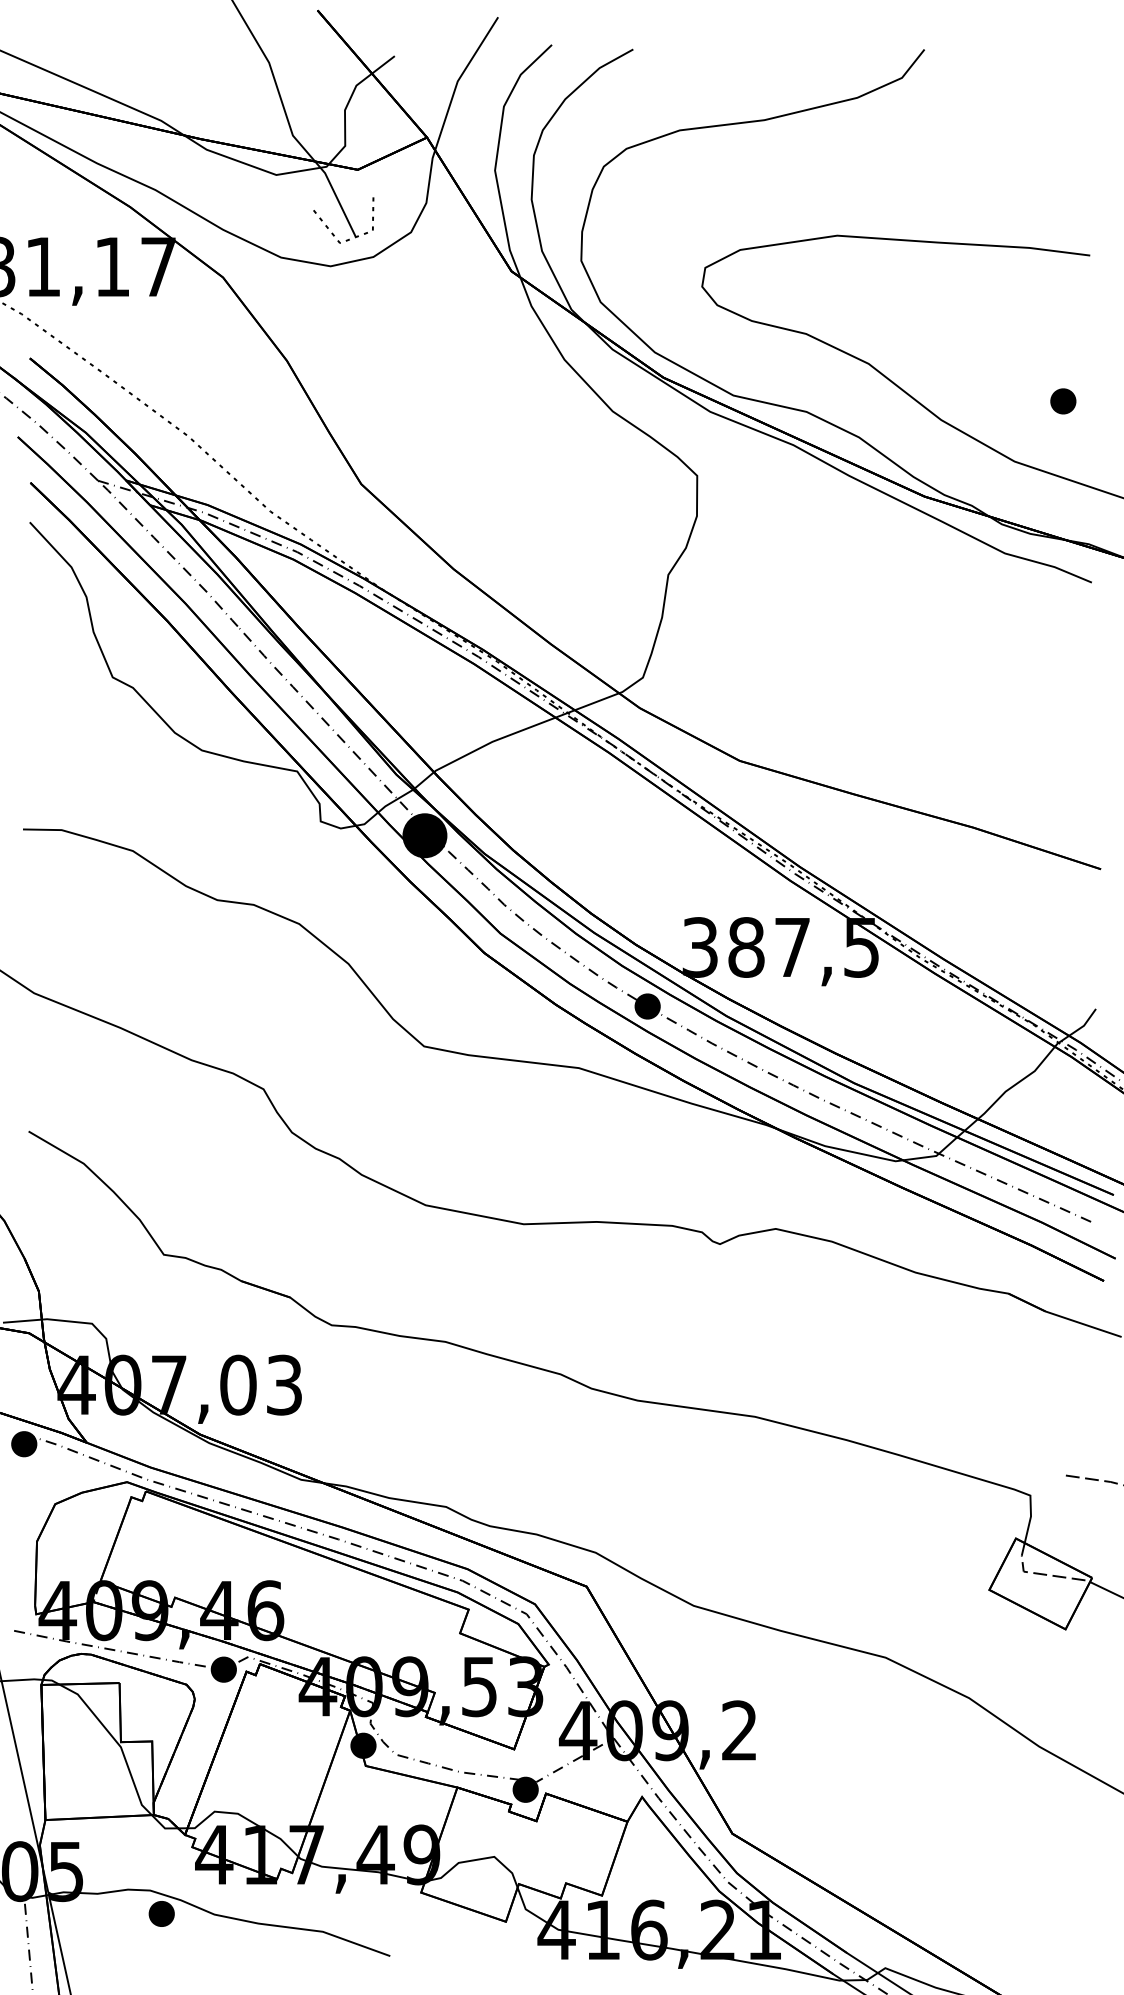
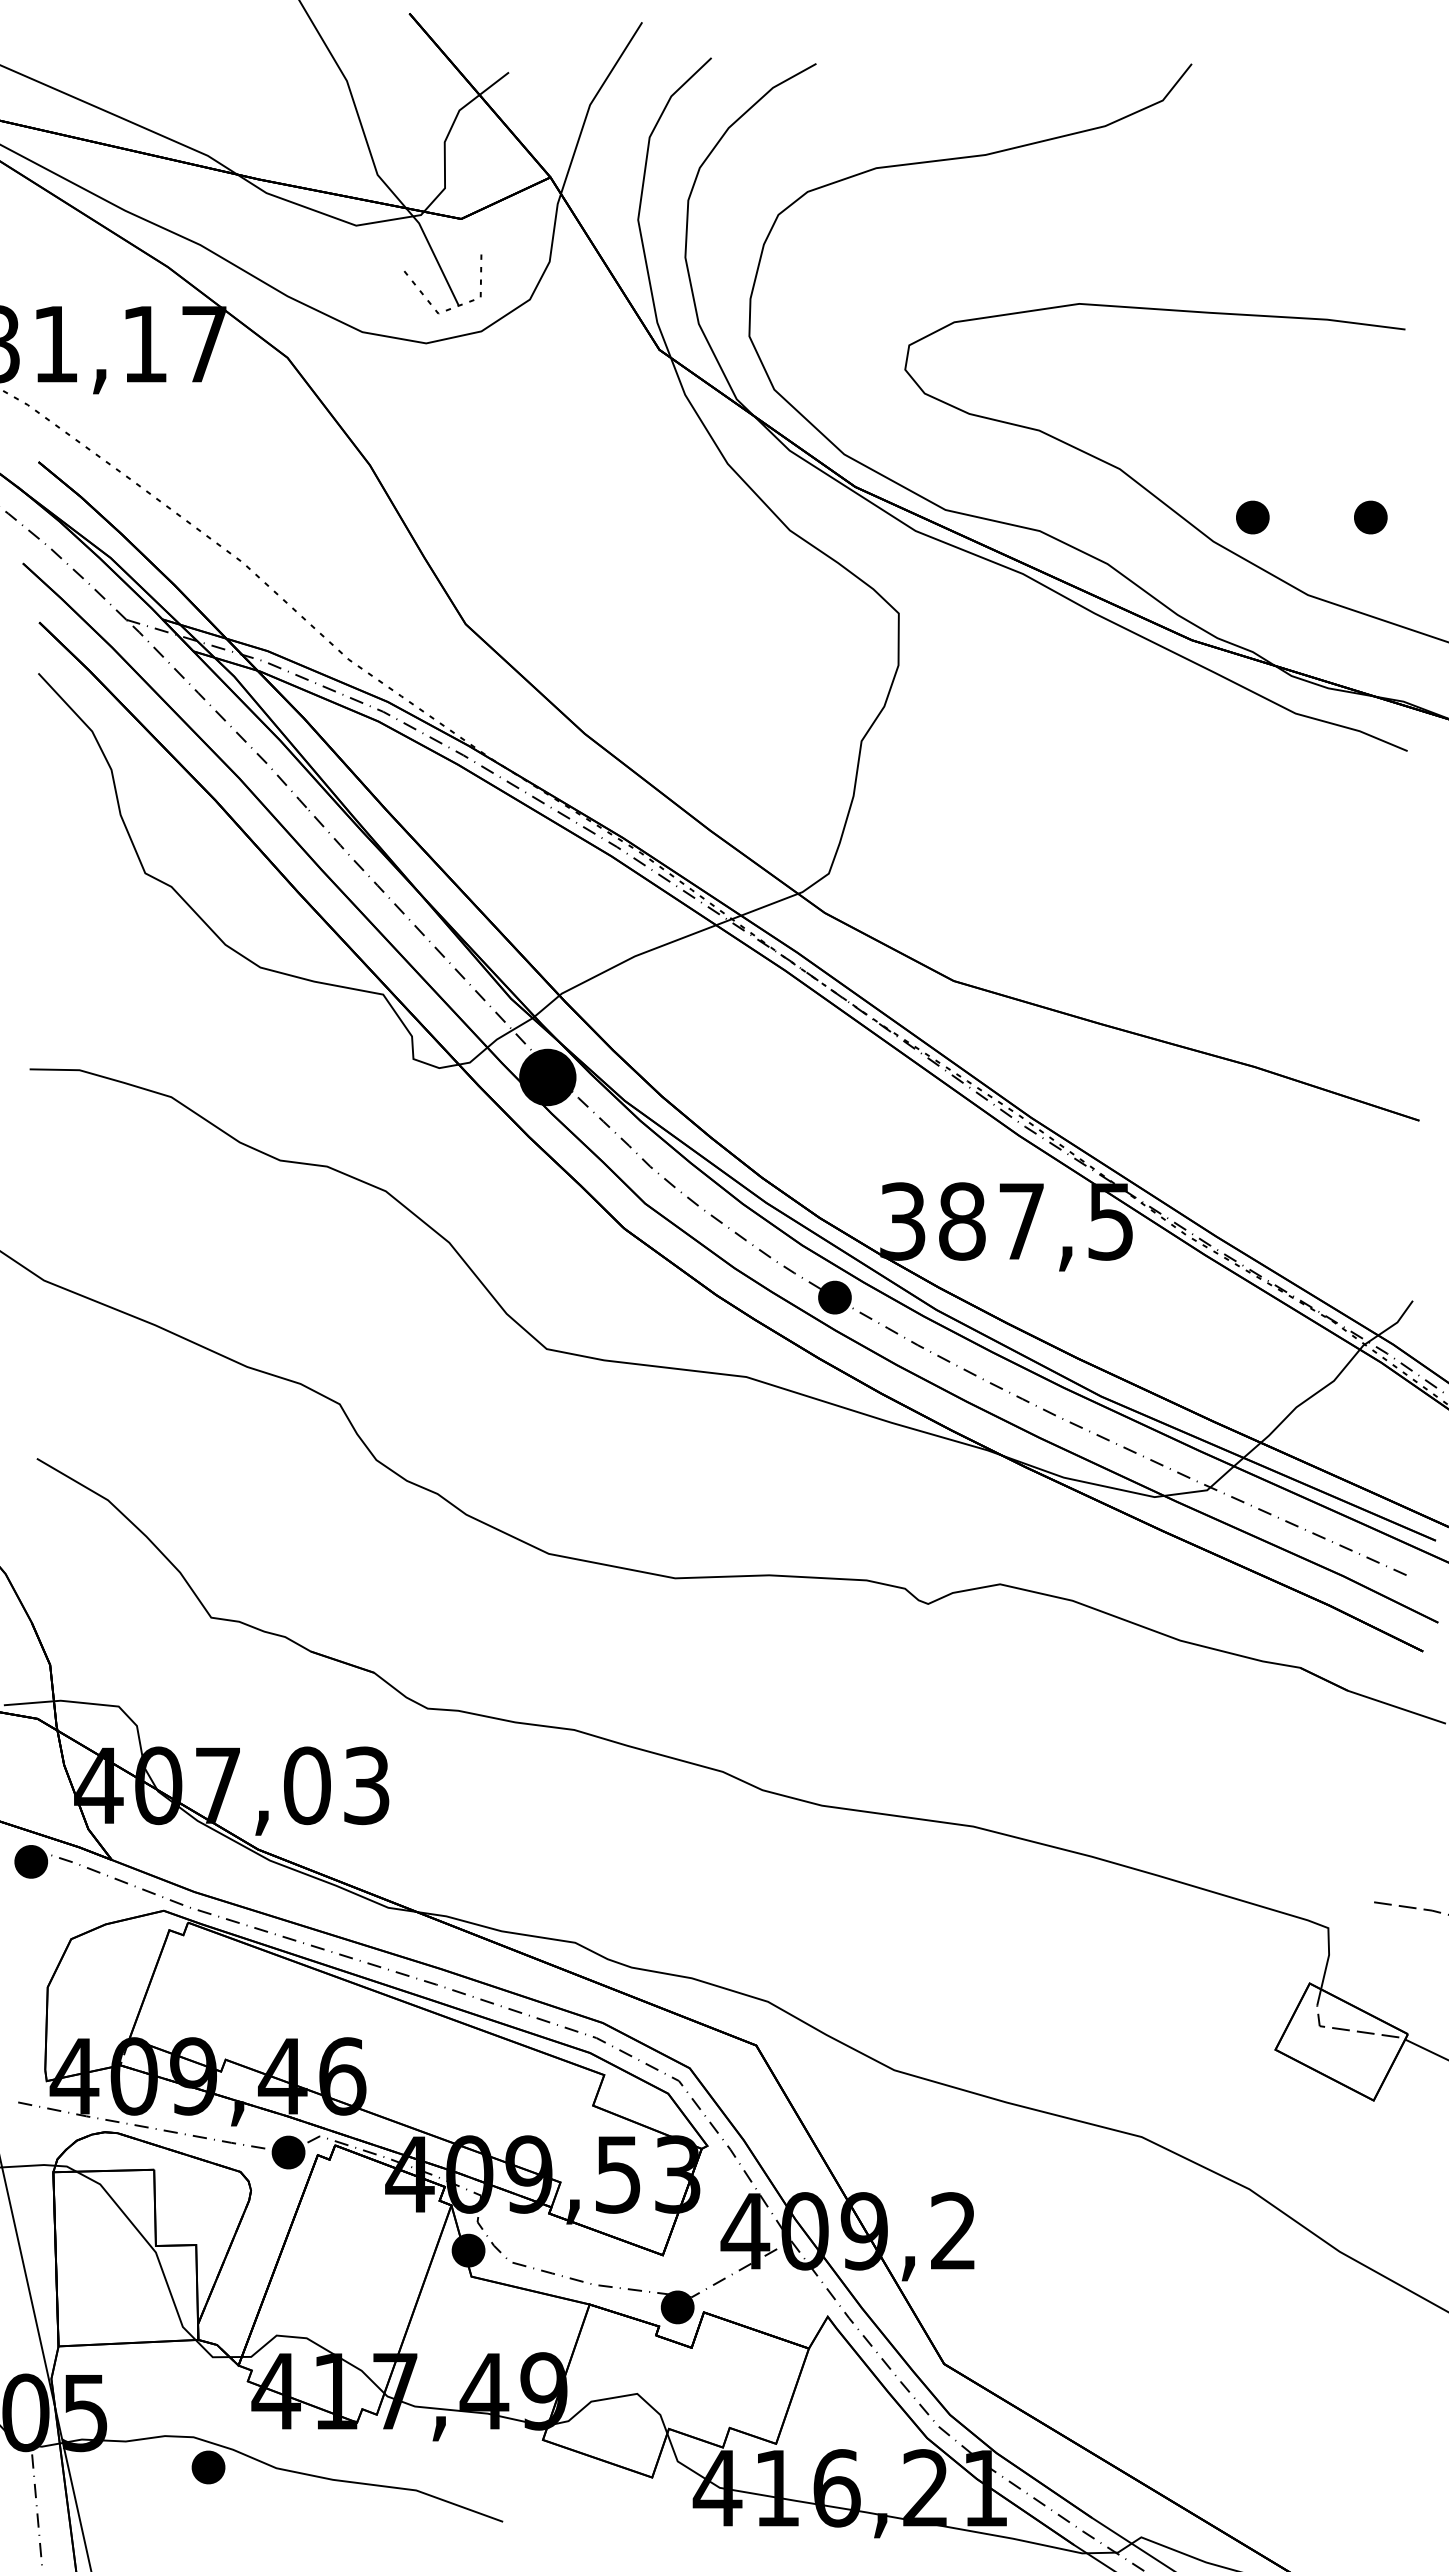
part: (971, 401) -> (1252, 517), added

